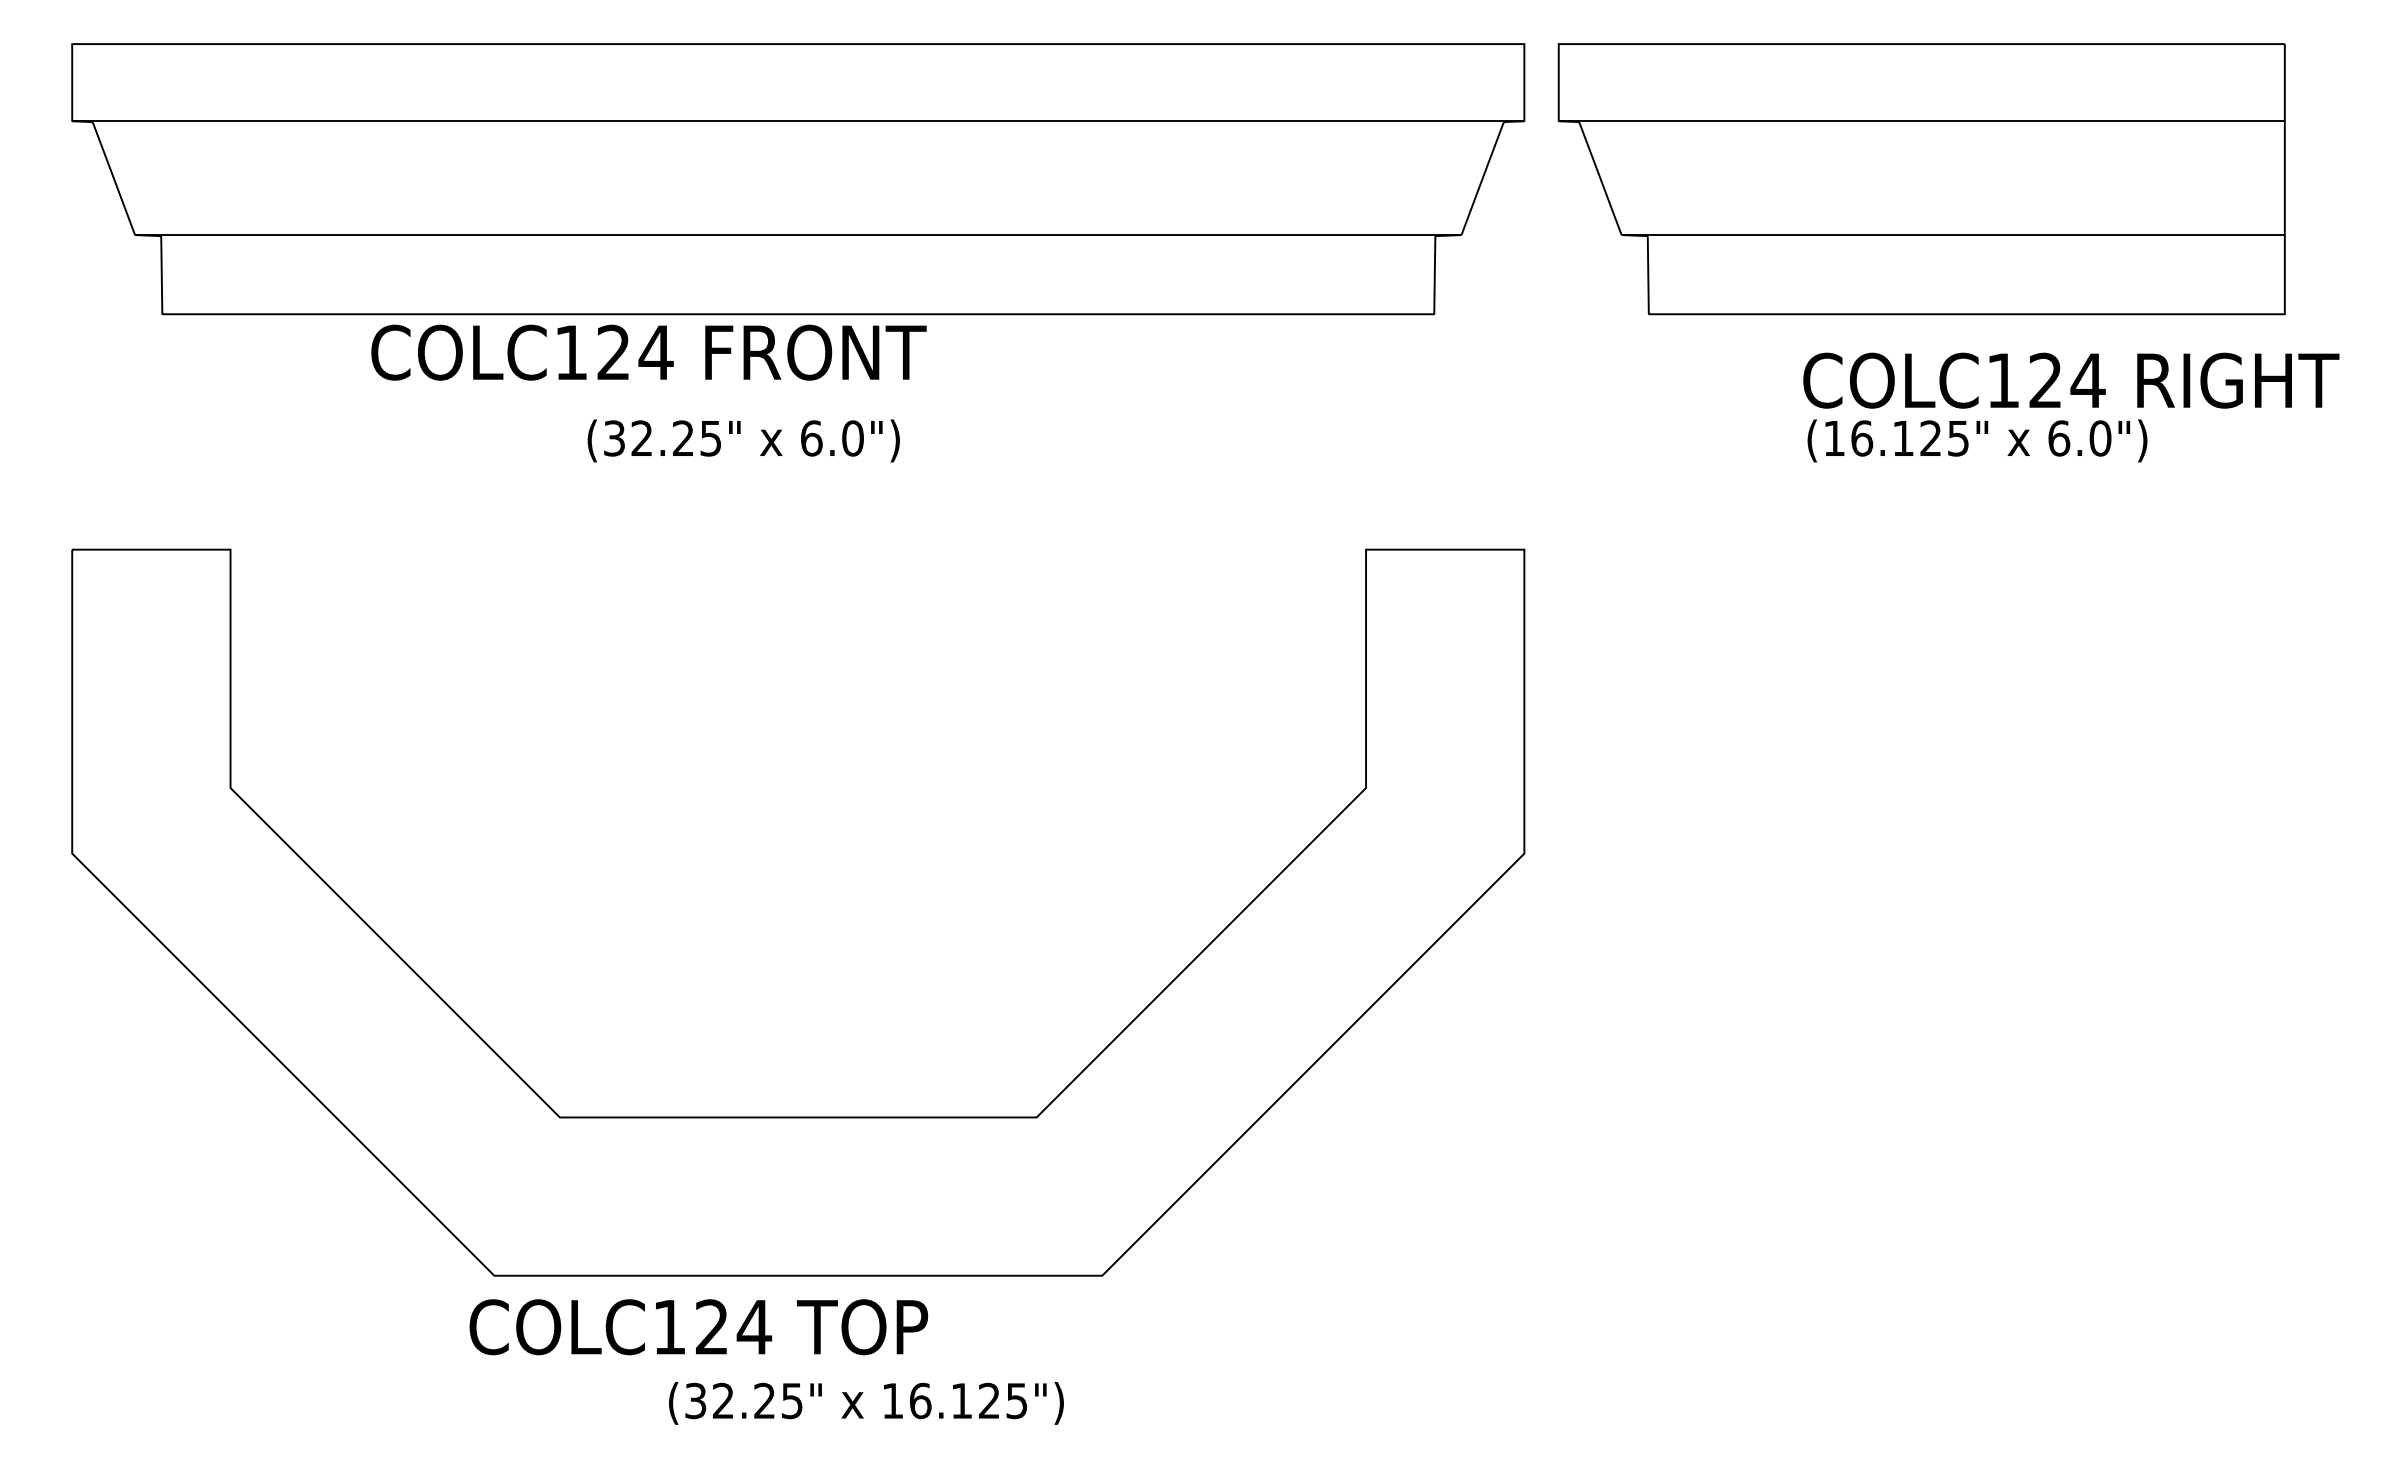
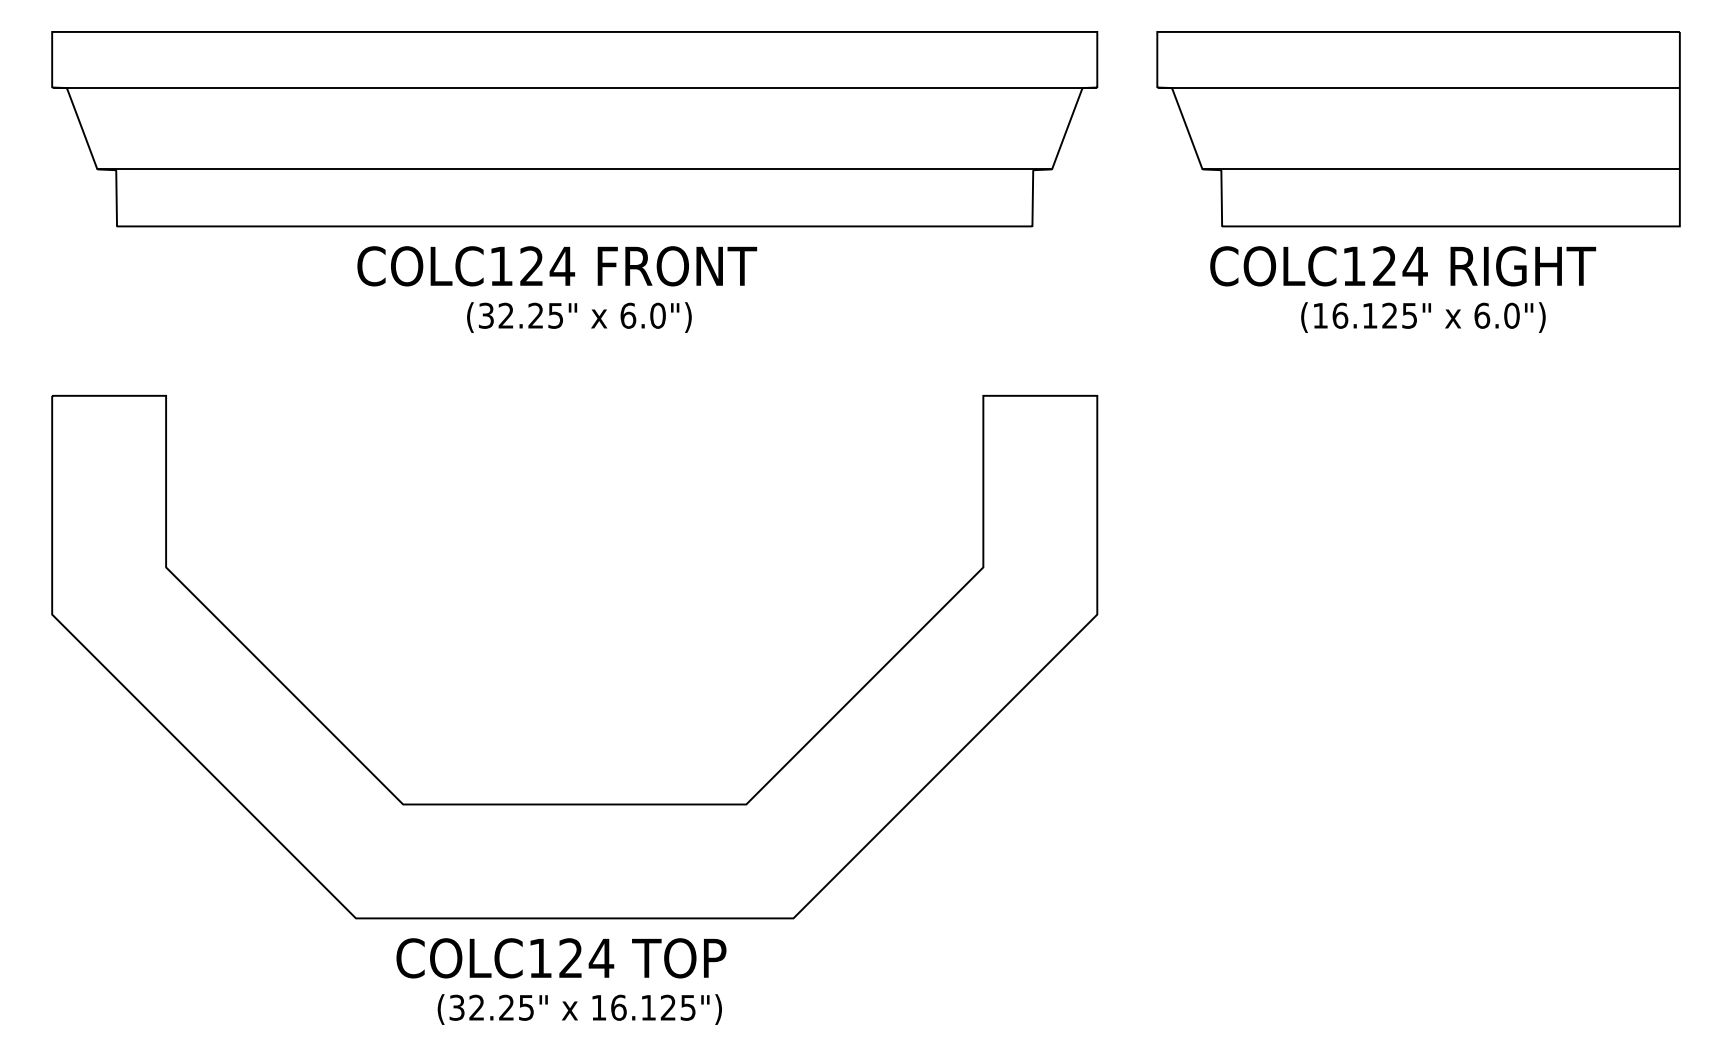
part: (1921, 179) -> (1418, 129), moved
text: (648, 352) -> (556, 266), moved
text: (2071, 380) -> (1403, 266), moved
text: (743, 440) -> (579, 317), moved
text: (698, 1327) -> (561, 958), moved
text: (866, 1403) -> (579, 1009), moved

